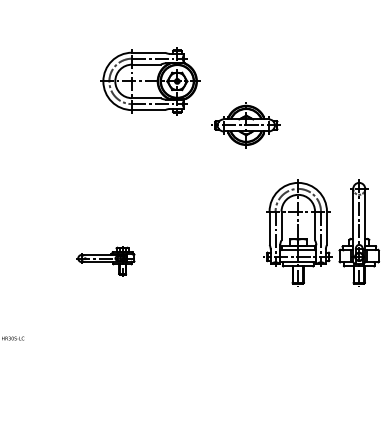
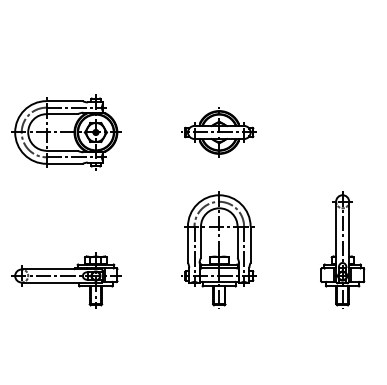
part: (150, 81) -> (66, 132), moved
part: (297, 232) -> (218, 249), moved
part: (106, 260) -> (66, 279), size x1.67

